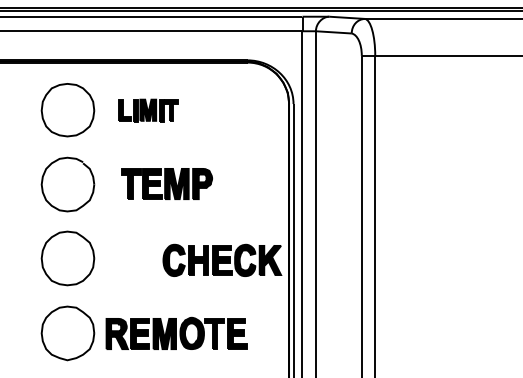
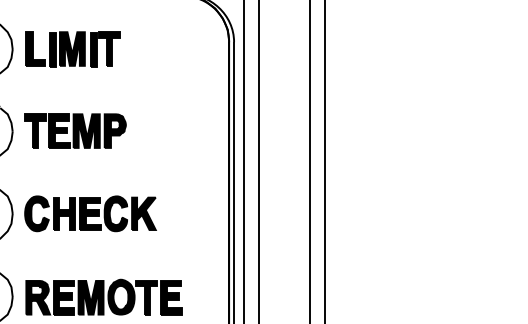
part: (148, 110) -> (72, 49), size x1.43
part: (166, 183) -> (75, 130), moved
part: (222, 259) -> (90, 212), moved

